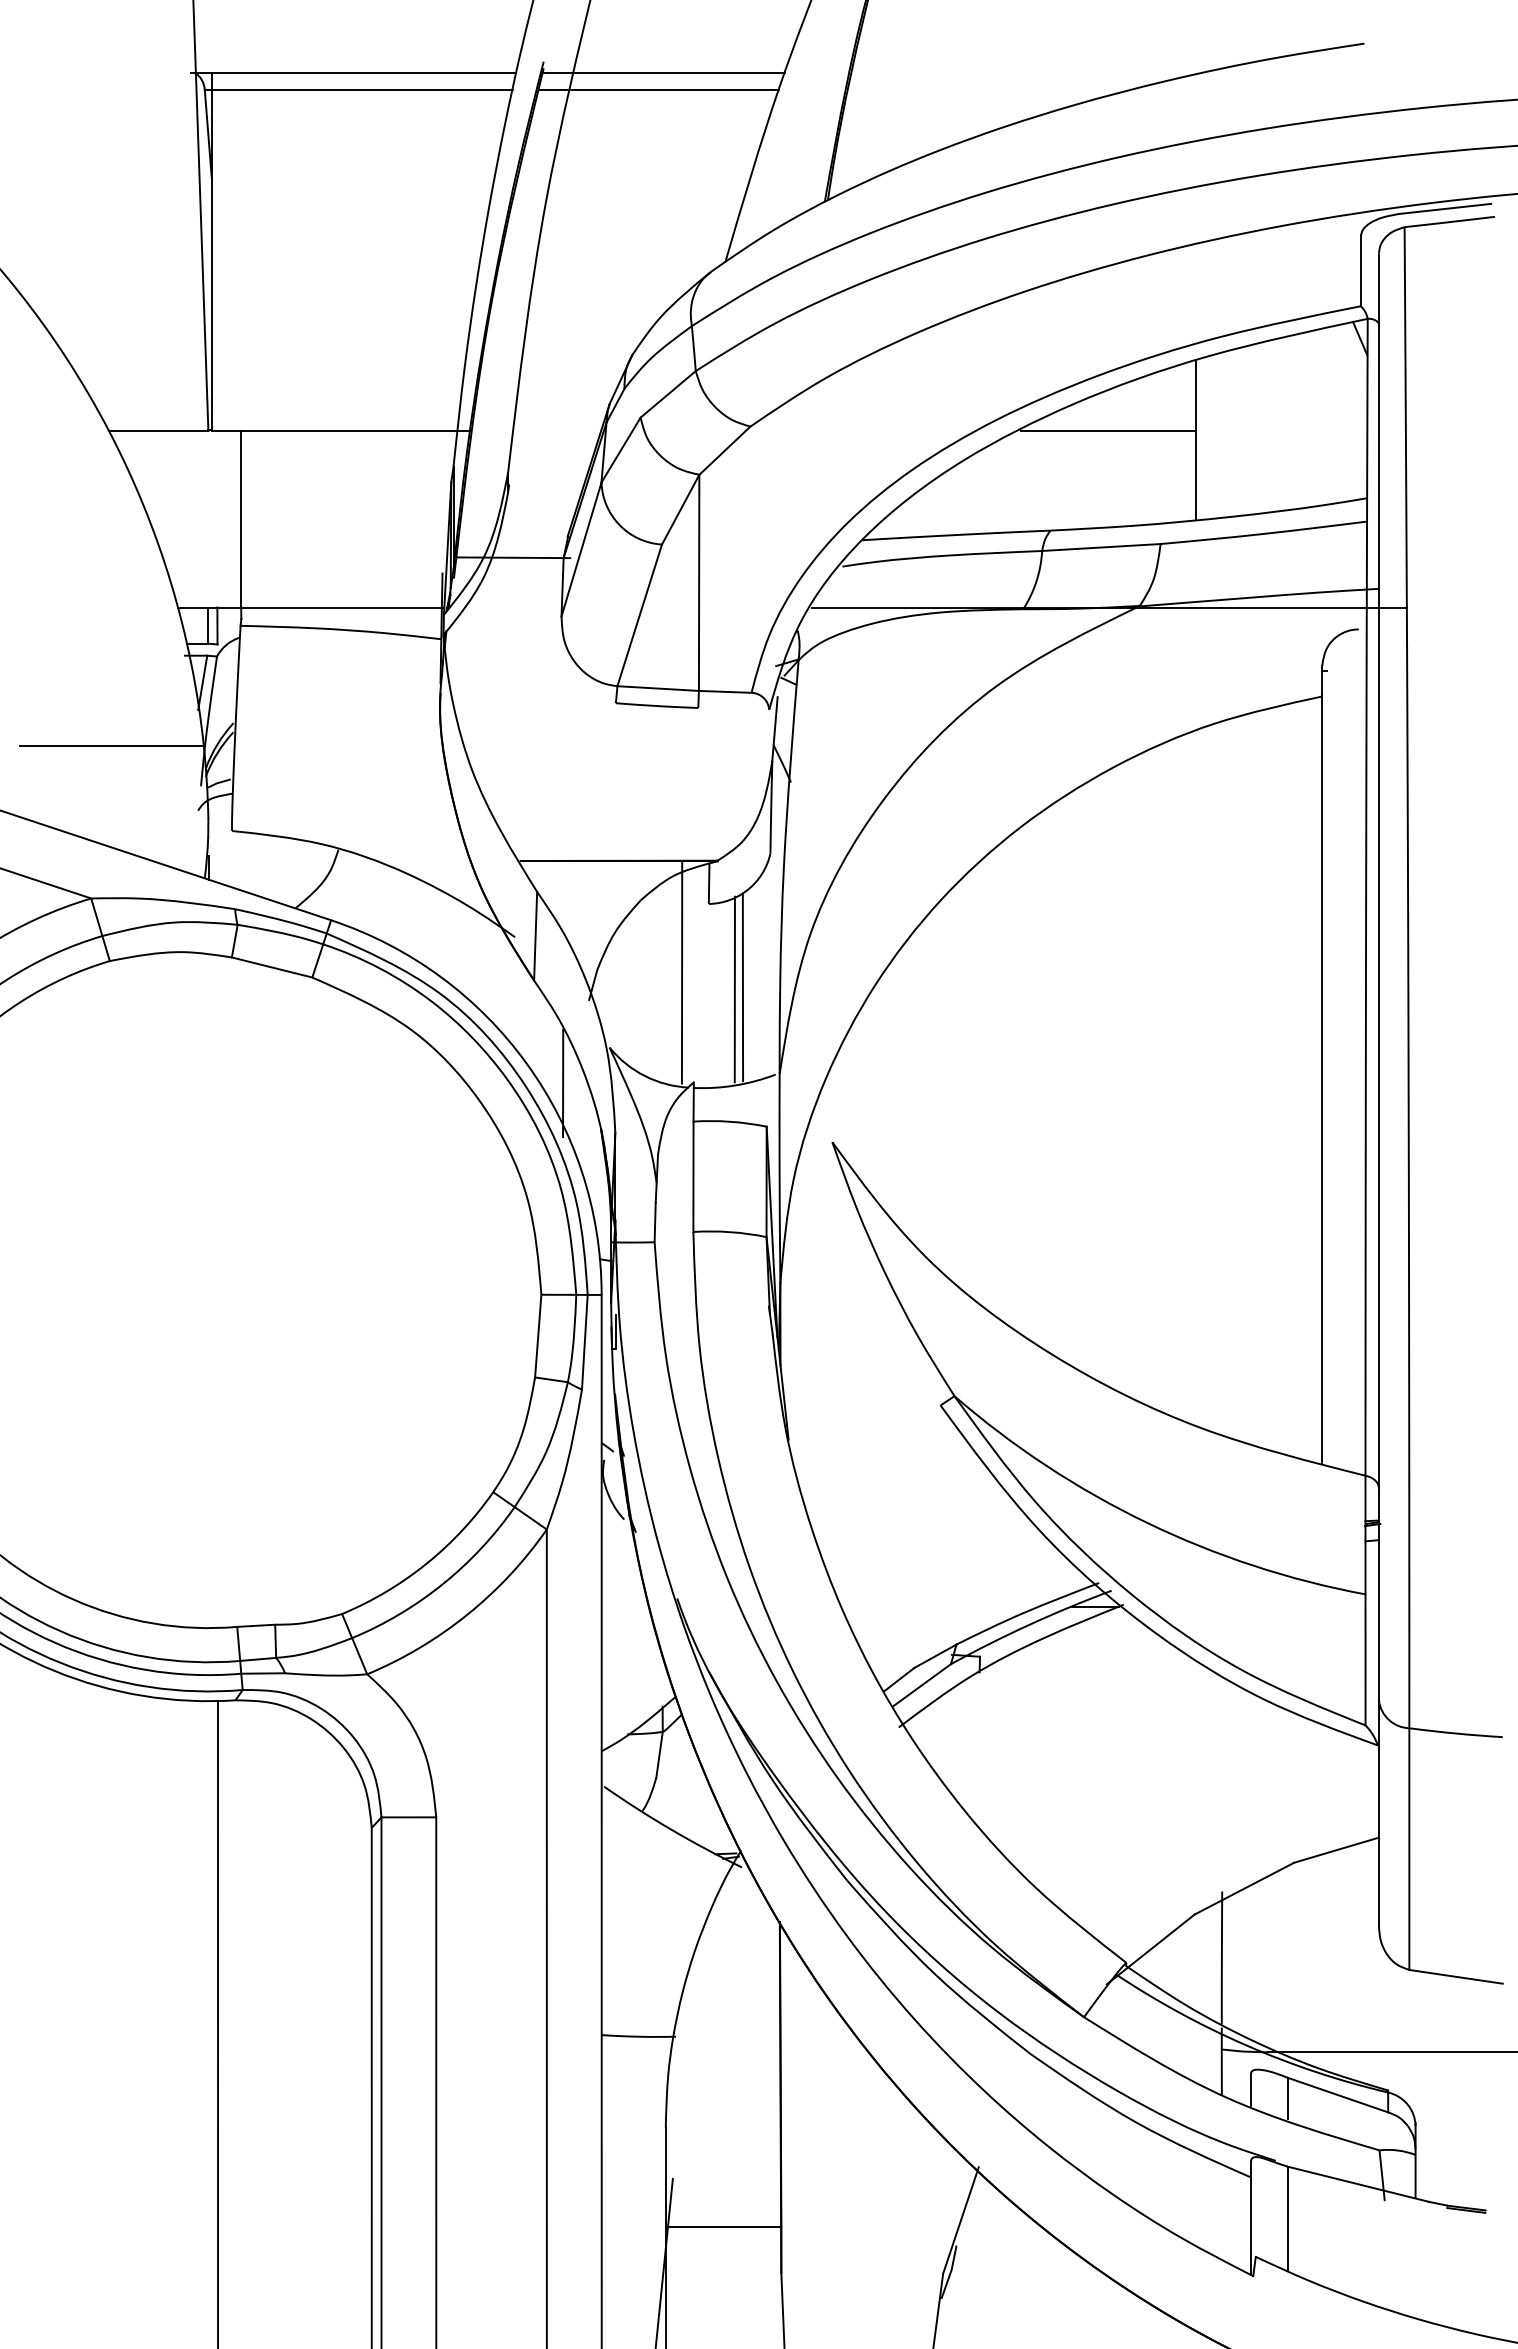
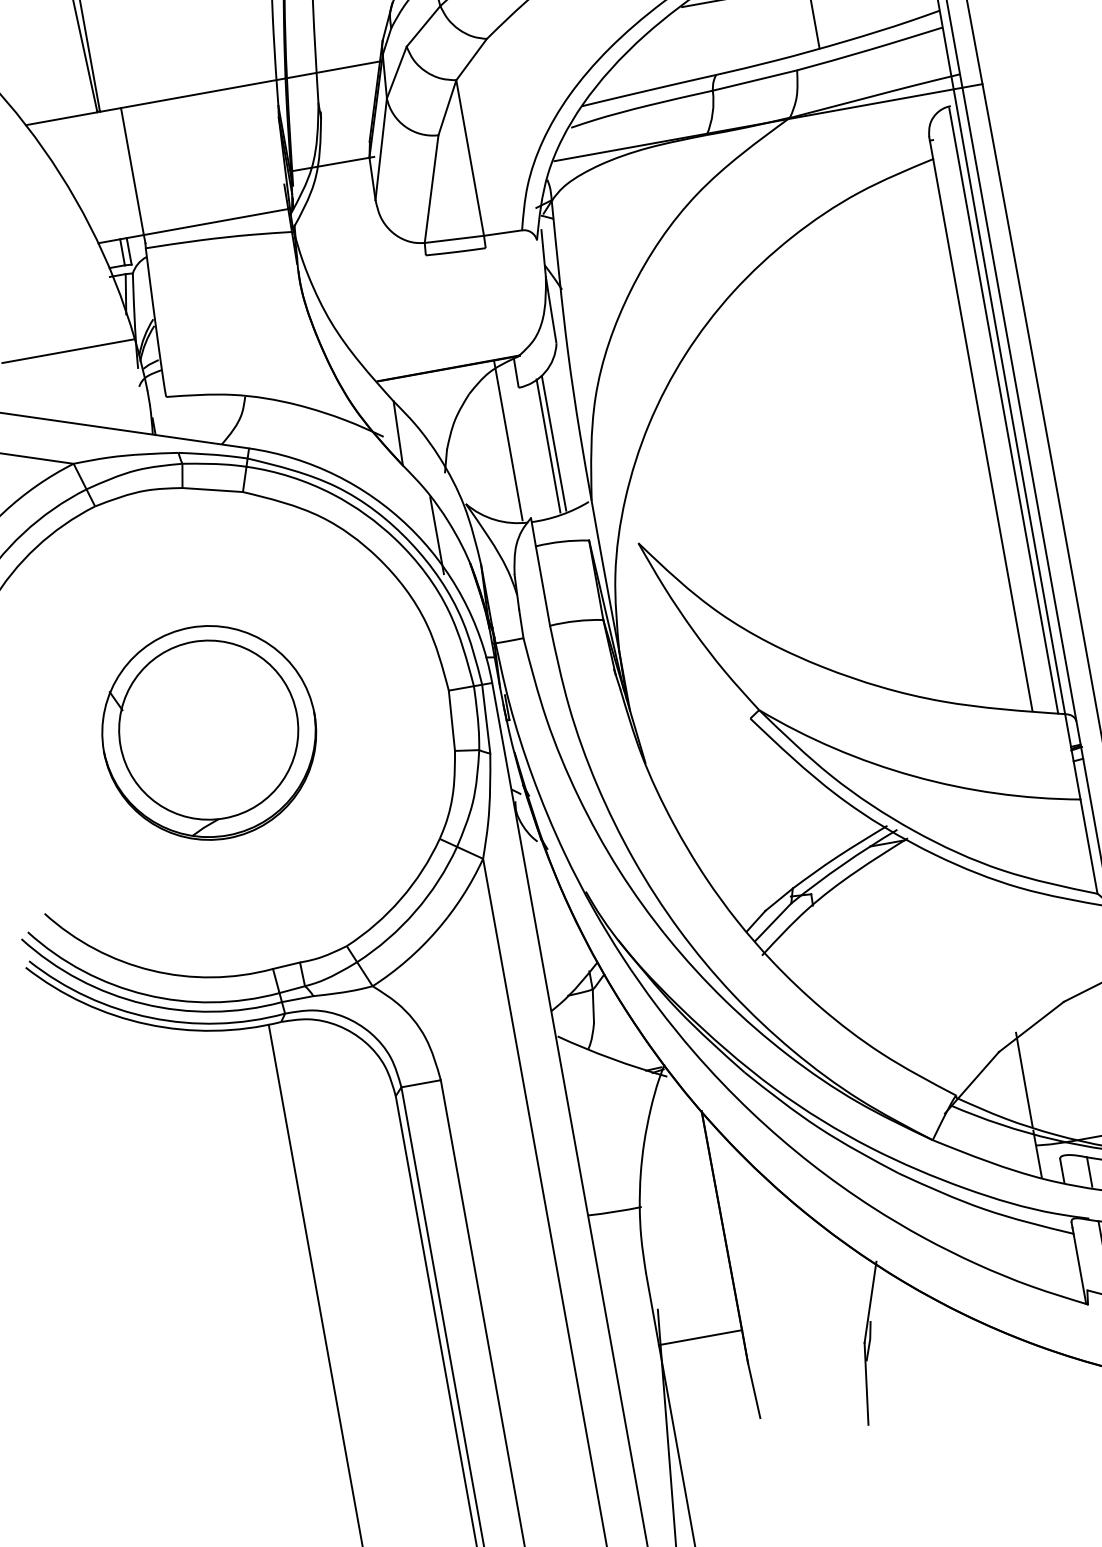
line: (537, 431) -> (334, 70), added
line: (1356, 1052) -> (1003, 410), added
part: (208, 1293) -> (209, 732), added

